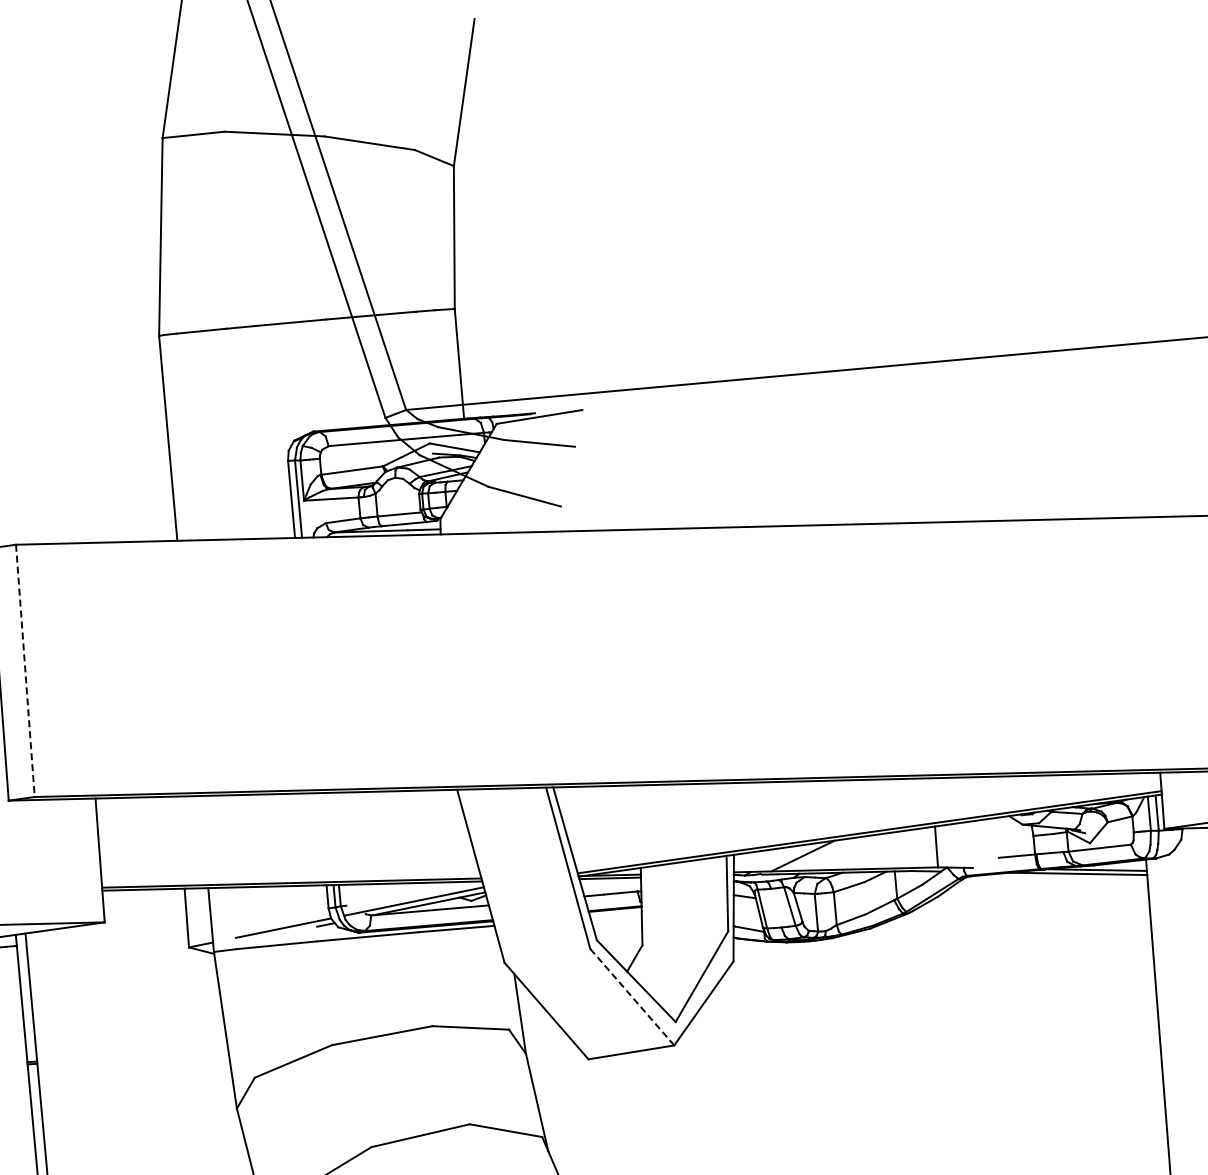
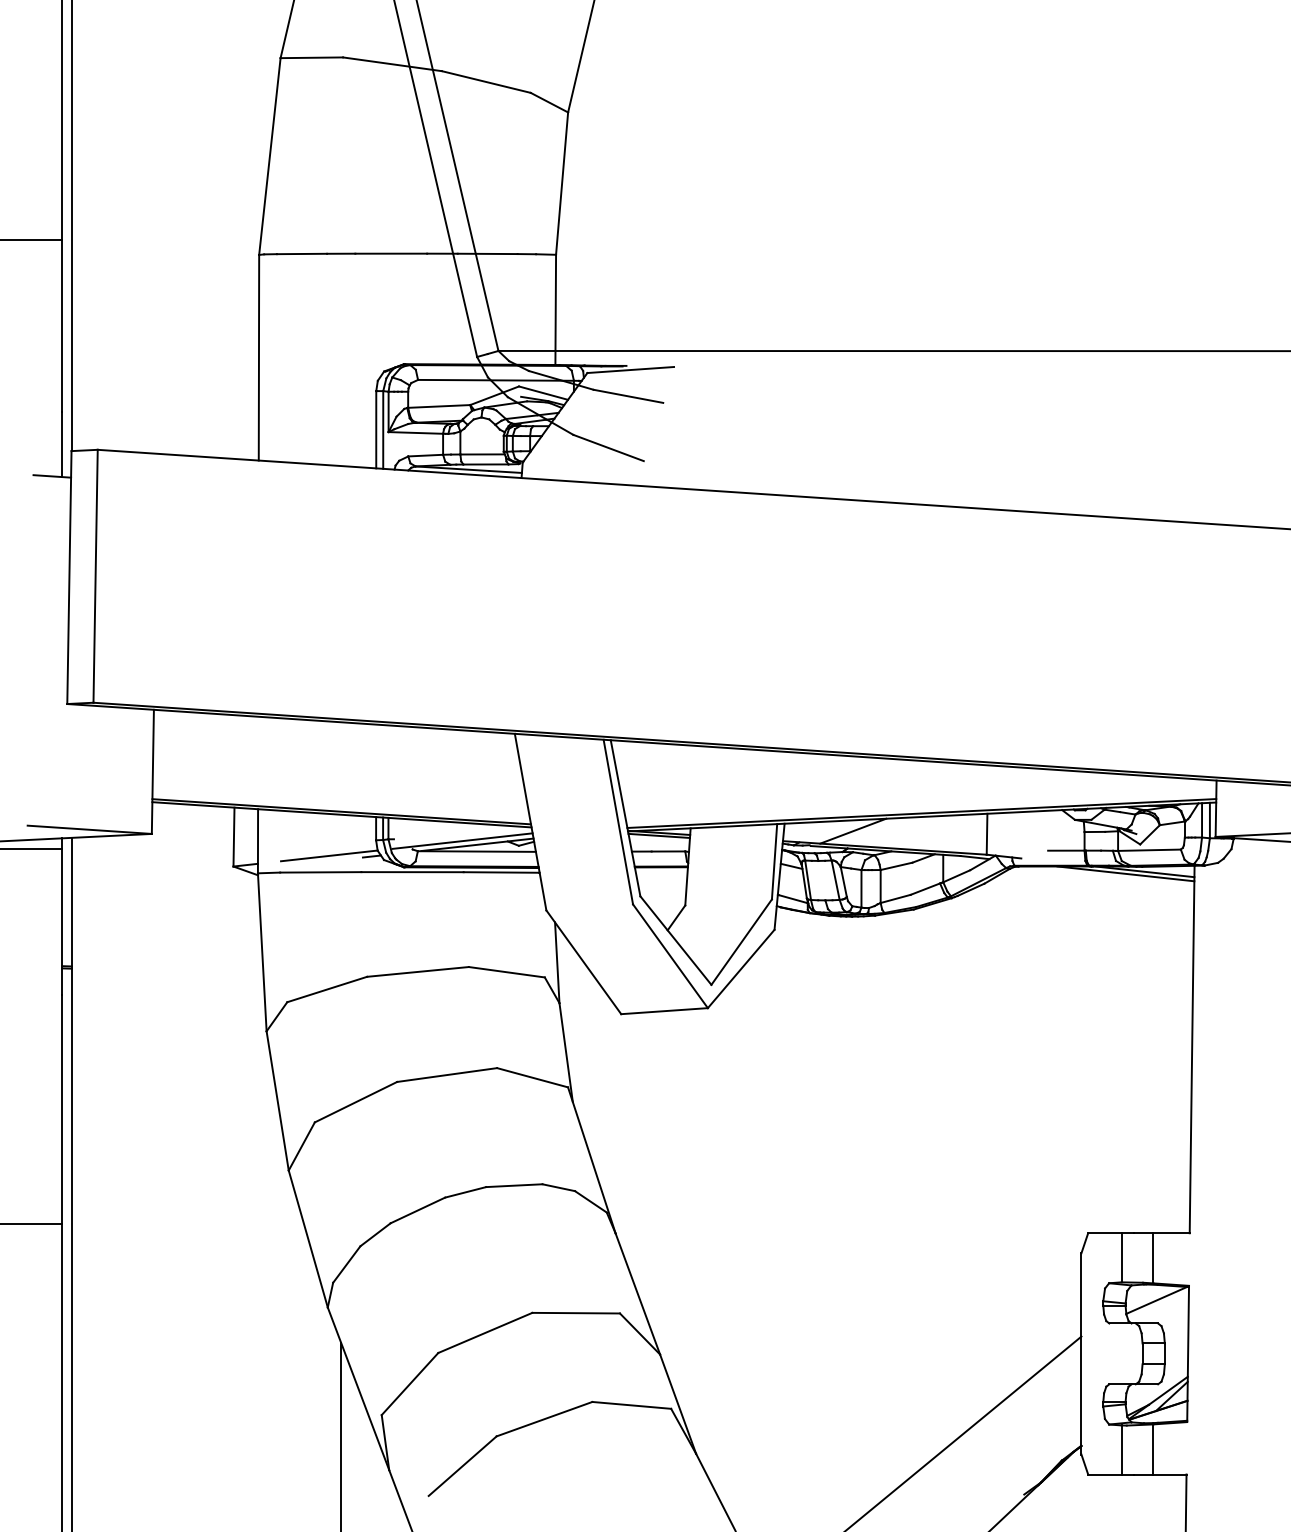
line: (25, 671) -> (95, 576), dashed -> solid
line: (632, 997) -> (670, 956), dashed -> solid

